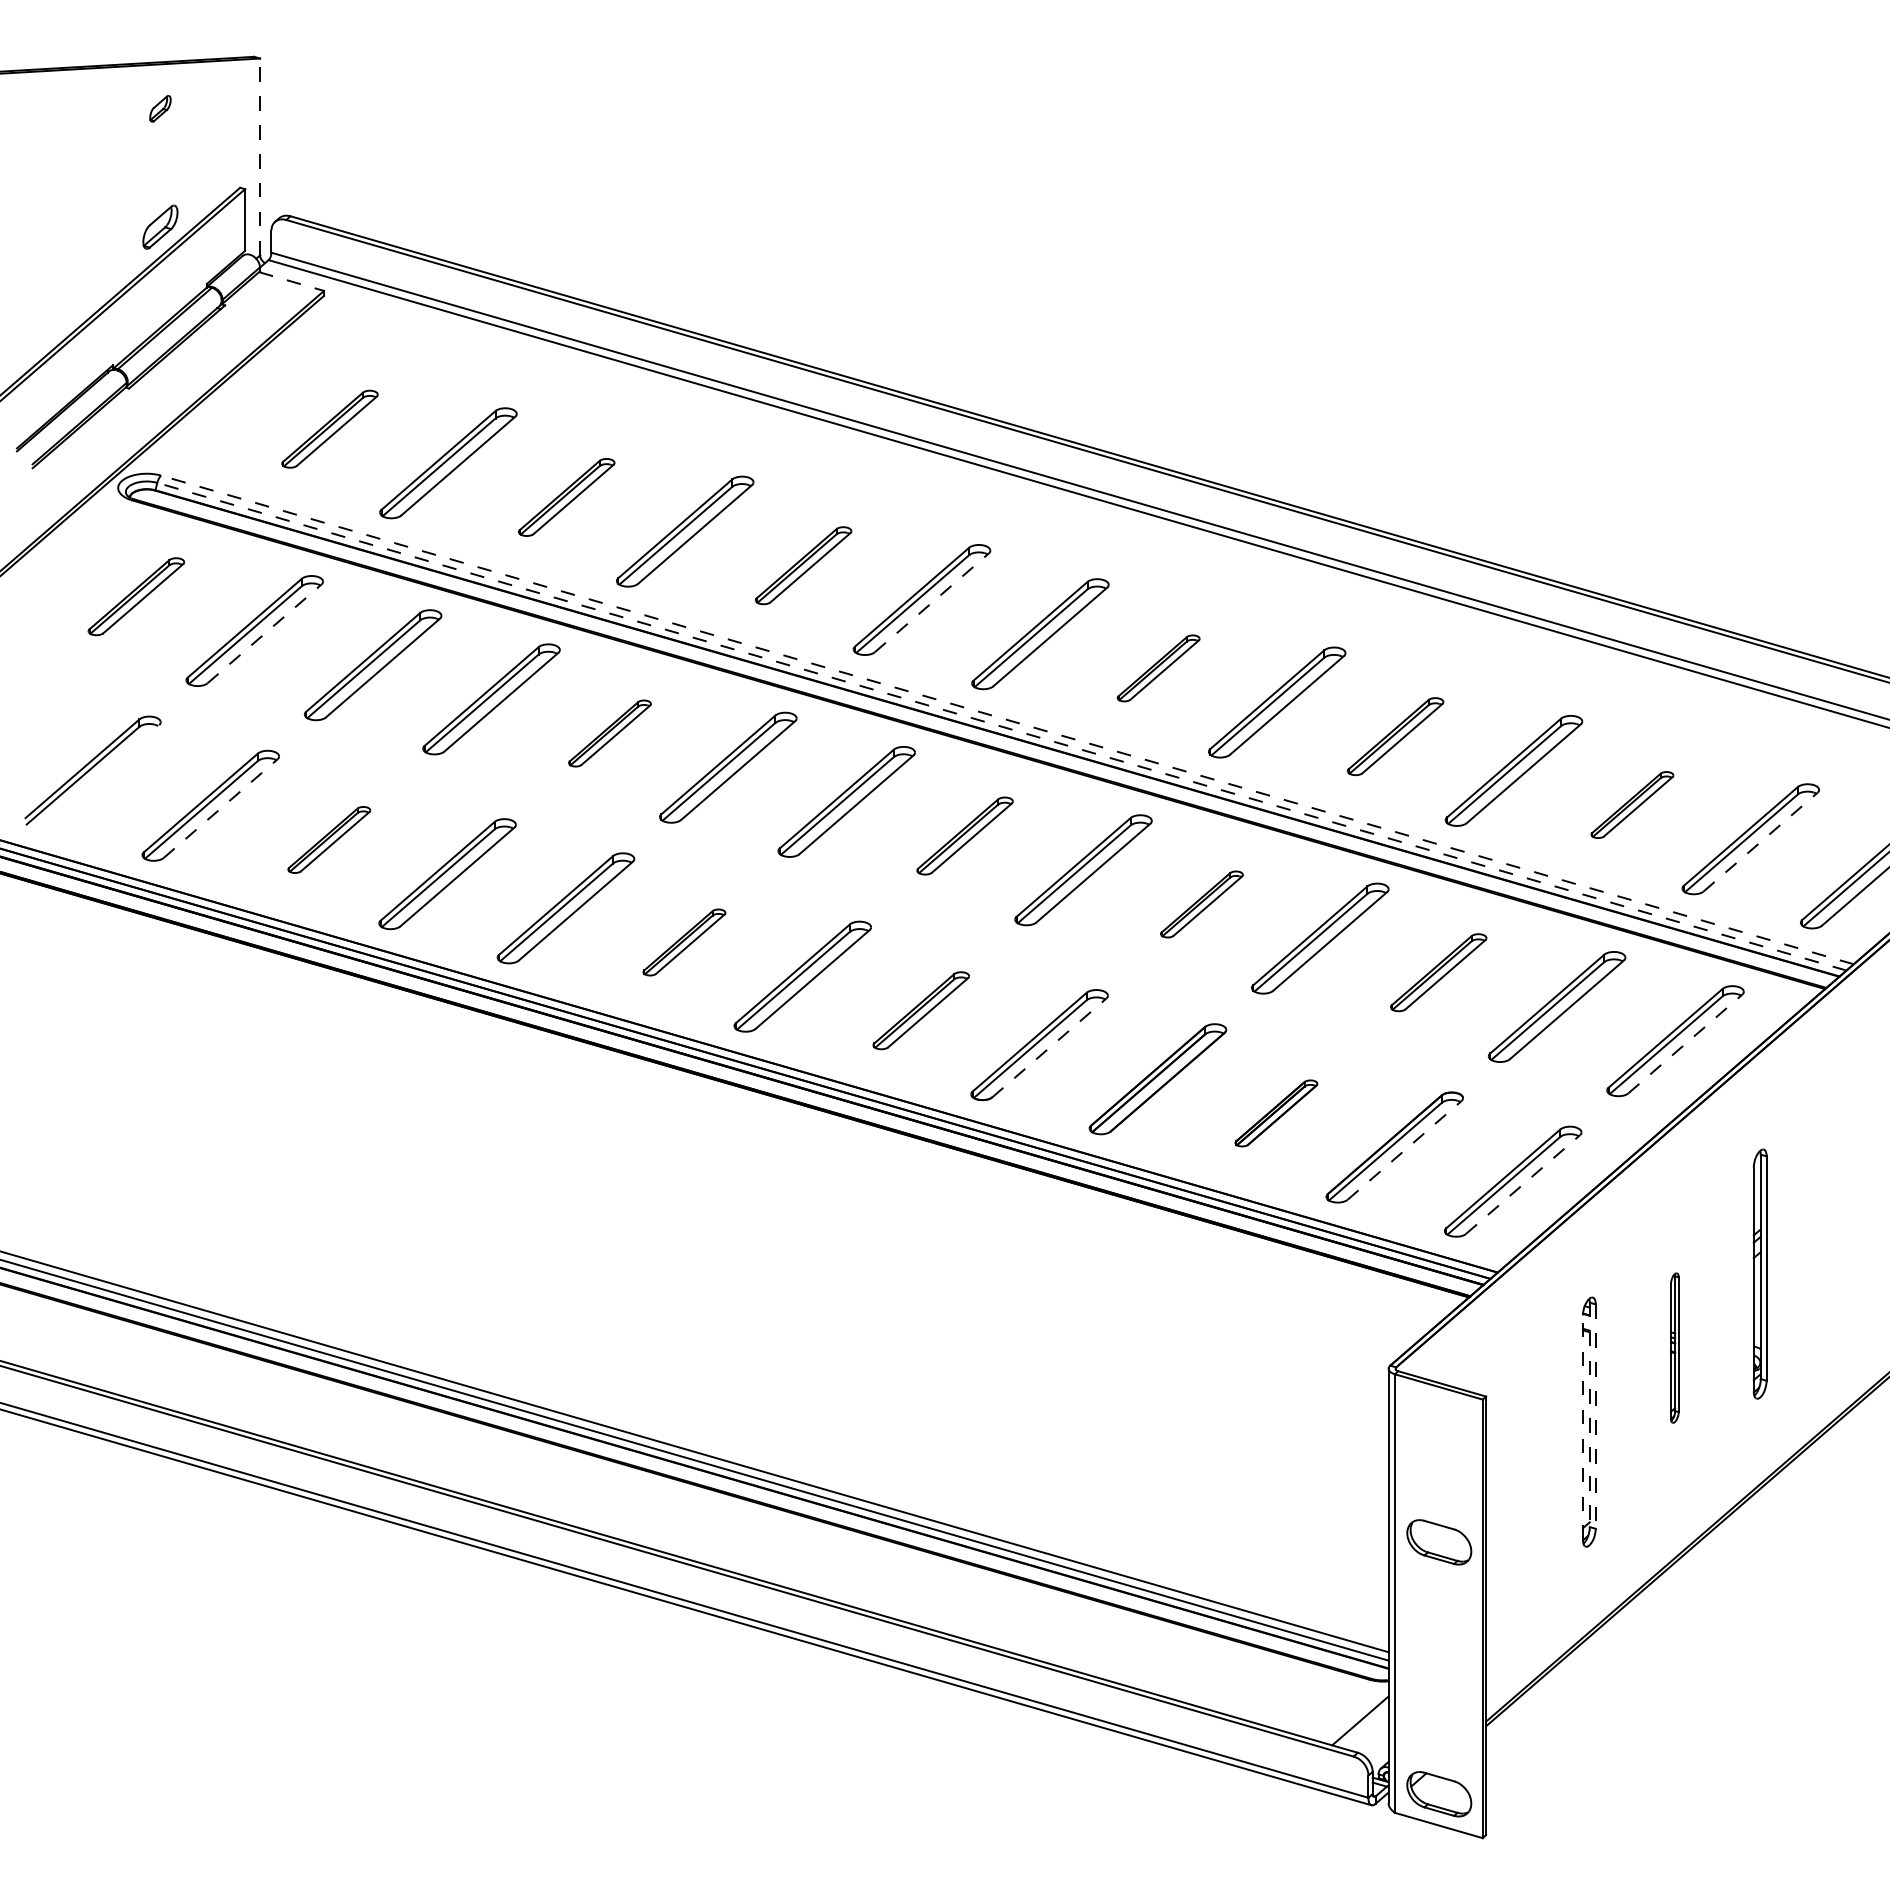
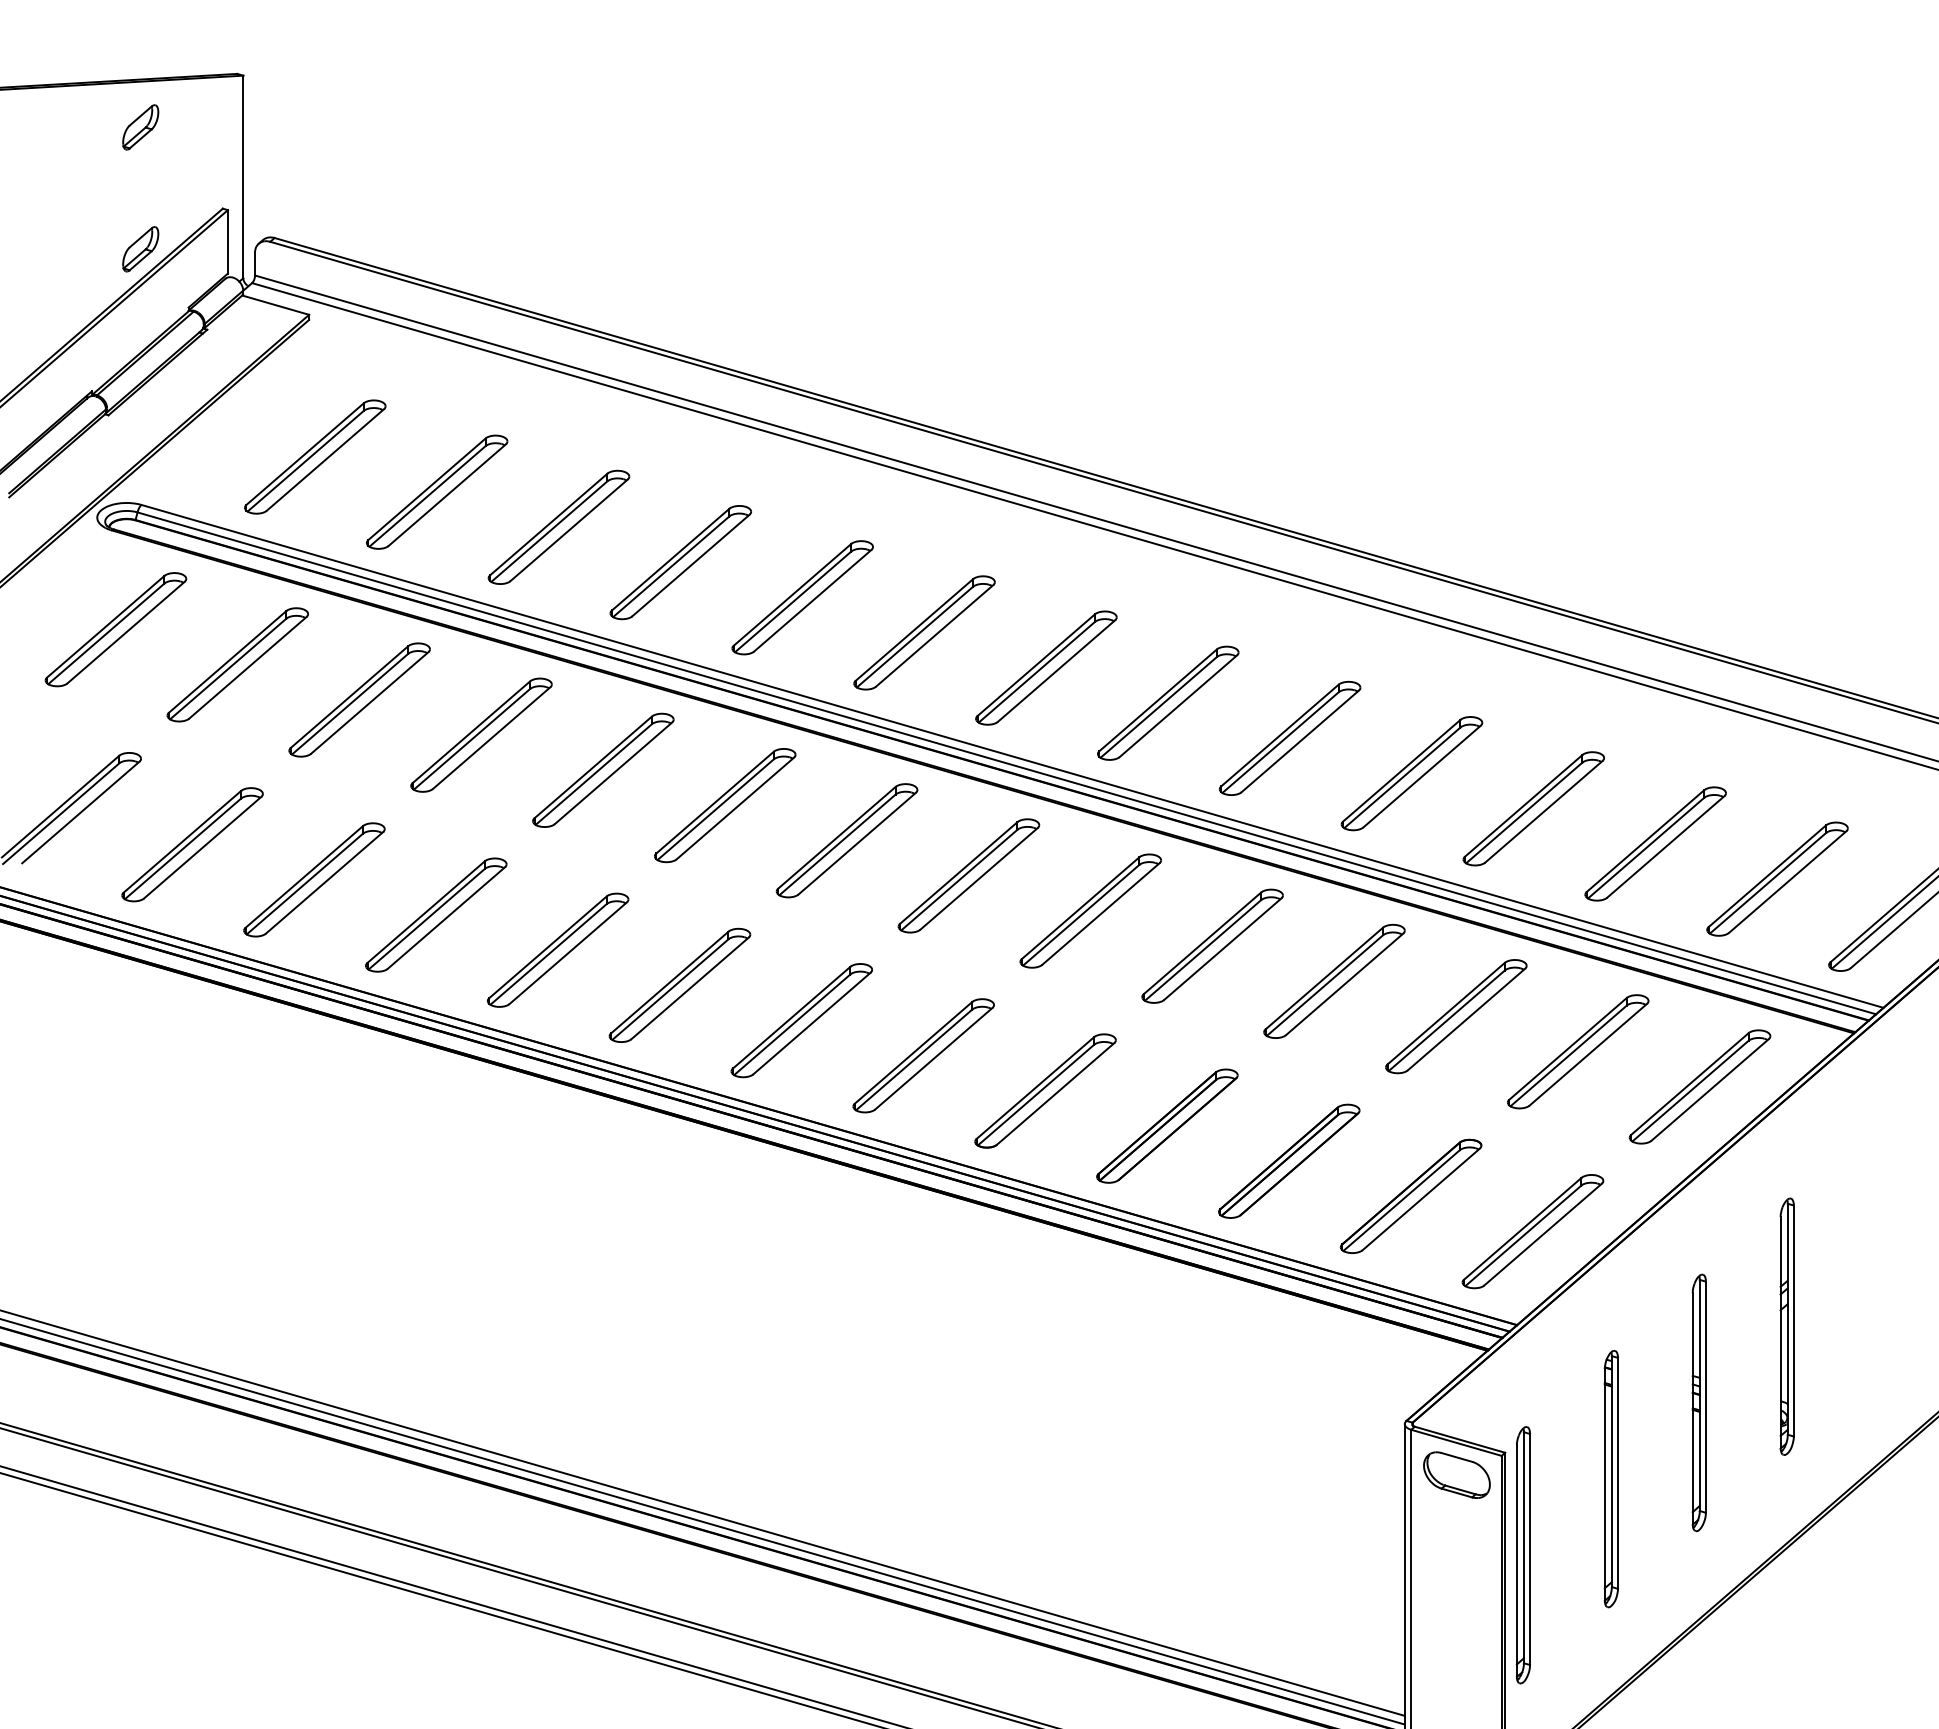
part: (160, 108) -> (140, 127), size x1.67
line: (260, 156) -> (243, 176), dashed -> solid
line: (291, 281) -> (275, 305), dashed -> solid
part: (329, 429) -> (314, 457), size x1.43
part: (566, 497) -> (558, 527), size x1.43
part: (803, 565) -> (802, 597), size x1.43
part: (136, 596) -> (116, 629), size x1.43
line: (932, 602) -> (935, 635), dashed -> solid
line: (264, 633) -> (247, 667), dashed -> solid
part: (1158, 668) -> (1167, 703), size x1.67
line: (1007, 719) -> (1012, 755), dashed -> solid
line: (1001, 726) -> (1006, 763), dashed -> solid
part: (609, 733) -> (602, 770), size x1.67
part: (1395, 736) -> (1411, 773), size x1.43
line: (102, 774) -> (81, 812), added
part: (1632, 804) -> (1655, 843), size x1.67
line: (221, 808) -> (203, 847), dashed -> solid
part: (964, 835) -> (968, 875), size x1.43
part: (329, 839) -> (314, 879), size x1.67
line: (1761, 841) -> (1788, 881), dashed -> solid
part: (1201, 904) -> (1212, 946), size x1.67
part: (684, 942) -> (680, 985), size x1.67
part: (1438, 972) -> (1456, 1016), size x1.43
part: (921, 1010) -> (924, 1055), size x1.43
line: (1685, 1043) -> (1710, 1089), dashed -> solid
line: (1049, 1047) -> (1055, 1093), dashed -> solid
part: (1276, 1113) -> (1289, 1161), size x1.67
line: (1404, 1150) -> (1421, 1199), dashed -> solid
line: (1523, 1184) -> (1543, 1234), dashed -> solid
part: (1674, 1347) -> (1699, 1402), size x1.67
line: (1589, 1415) -> (1611, 1472), dashed -> solid
line: (1595, 1417) -> (1617, 1474), dashed -> solid
line: (1582, 1427) -> (1604, 1484), dashed -> solid
part: (1503, 1495) -> (1523, 1554), added
part: (1439, 1542) -> (1457, 1475), moved

